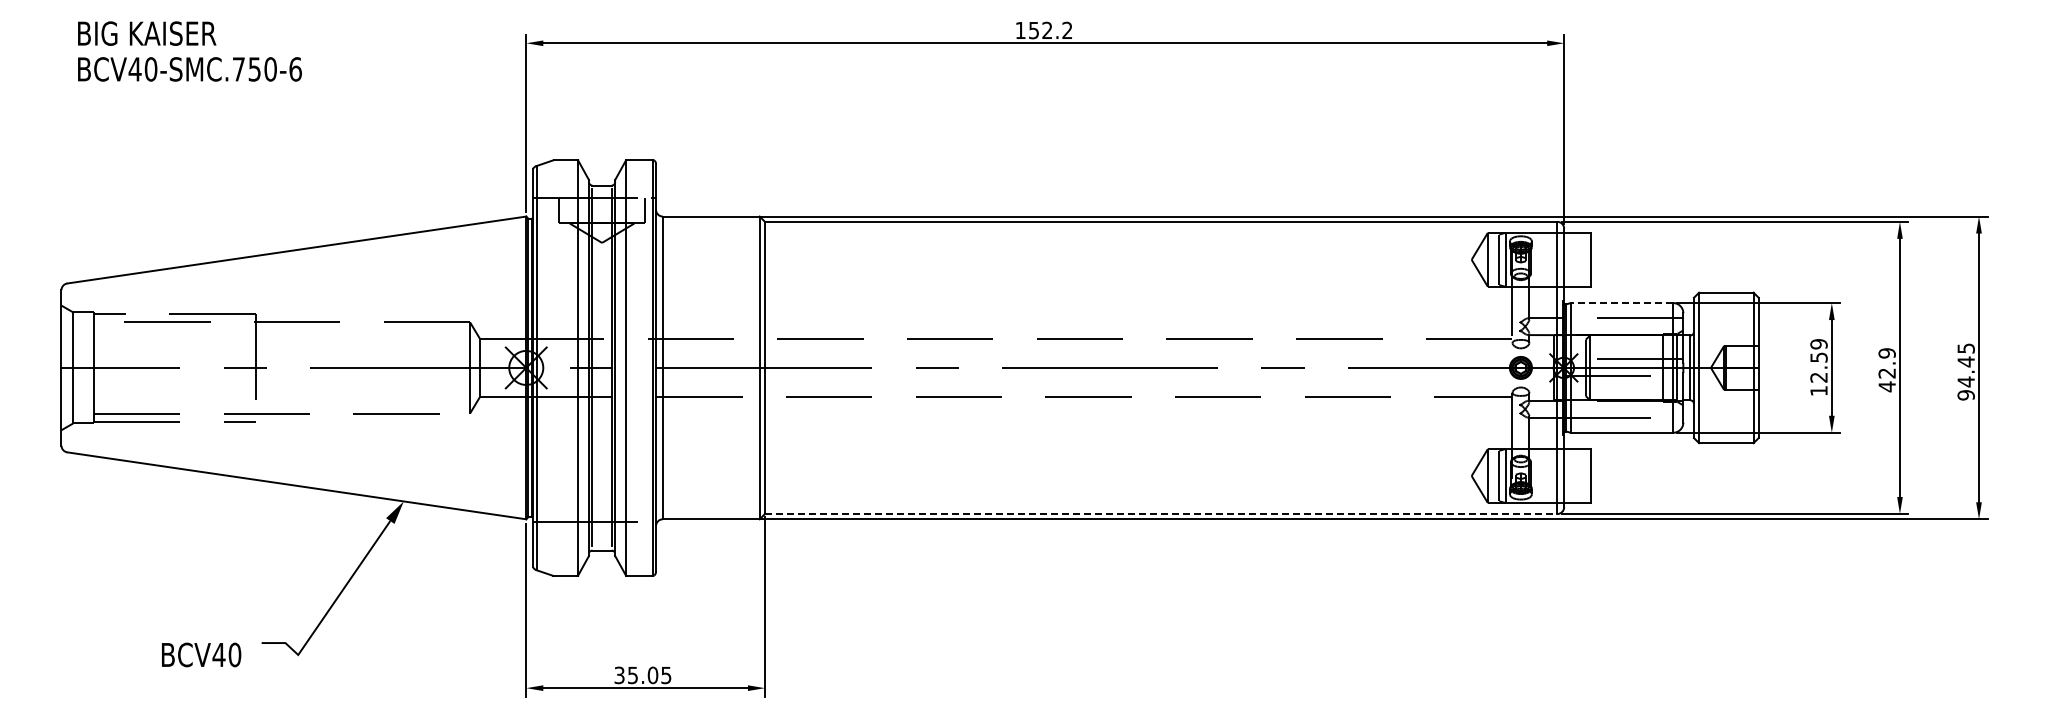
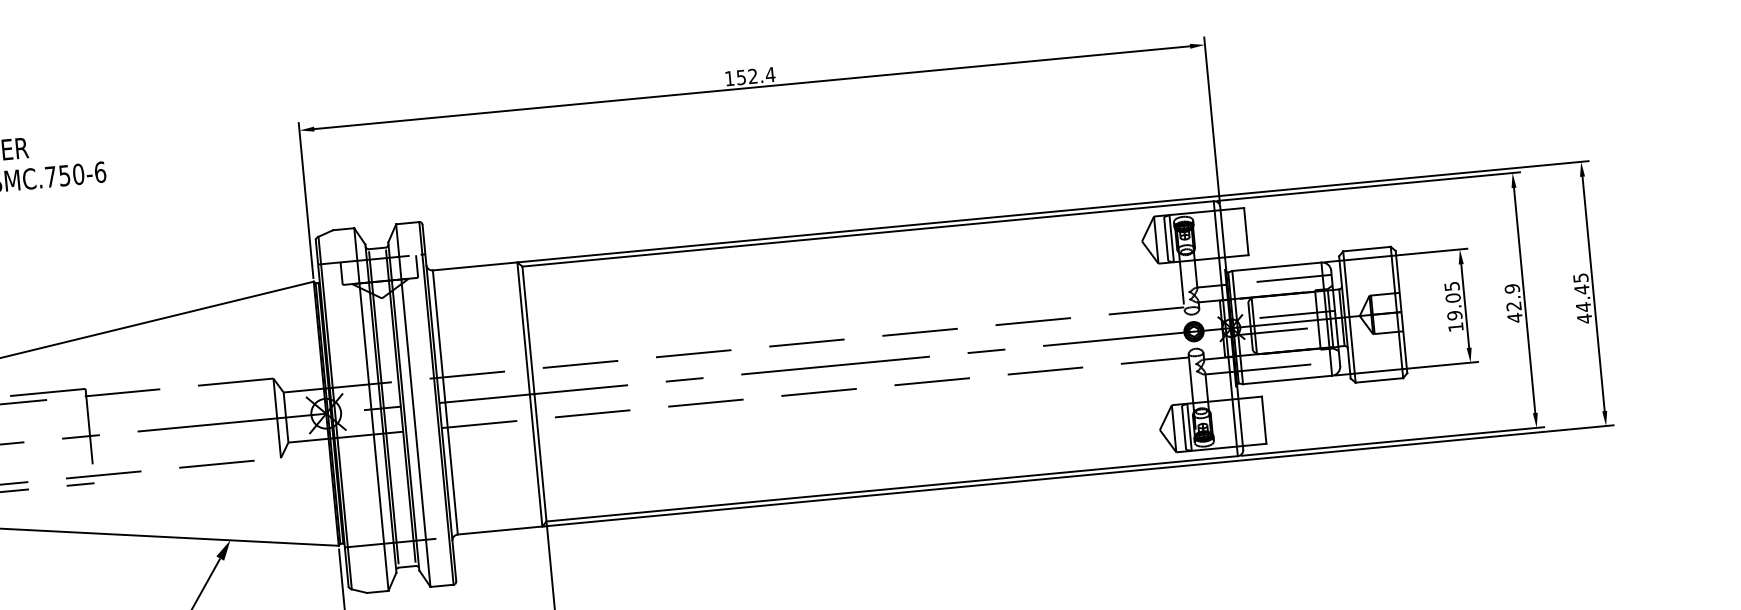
text: (1066, 29) -> (769, 73), 152.2 -> 152.4
line: (1621, 303) -> (1276, 267), dashed -> solid
text: (1818, 360) -> (1452, 300), 12.59 -> 19.05
text: (1965, 394) -> (1584, 318), 94.45 -> 44.45
line: (1161, 514) -> (892, 489), dashed -> solid

